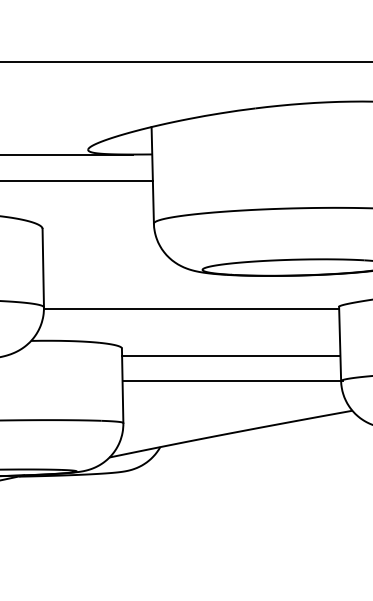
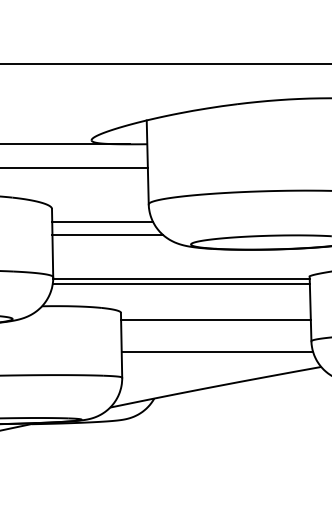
line: (100, 243) -> (102, 221), added
line: (106, 258) -> (107, 234), added
line: (190, 315) -> (180, 284), added
line: (233, 380) -> (217, 351), moved

